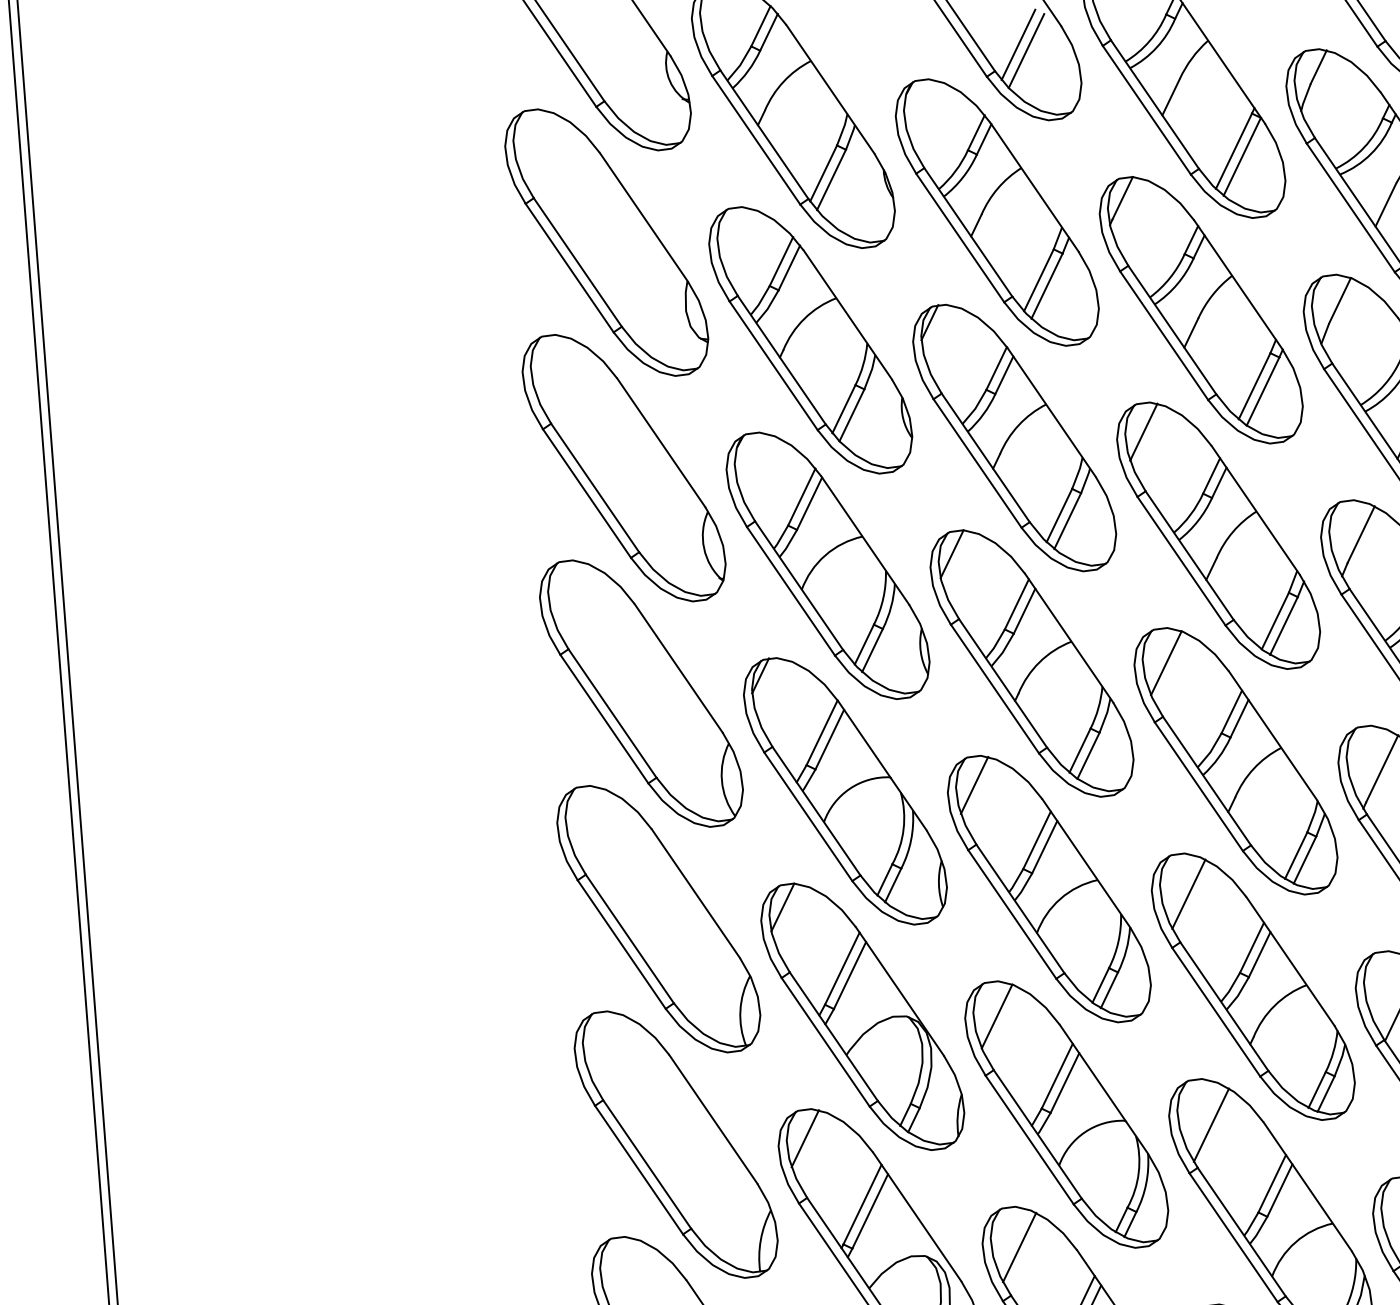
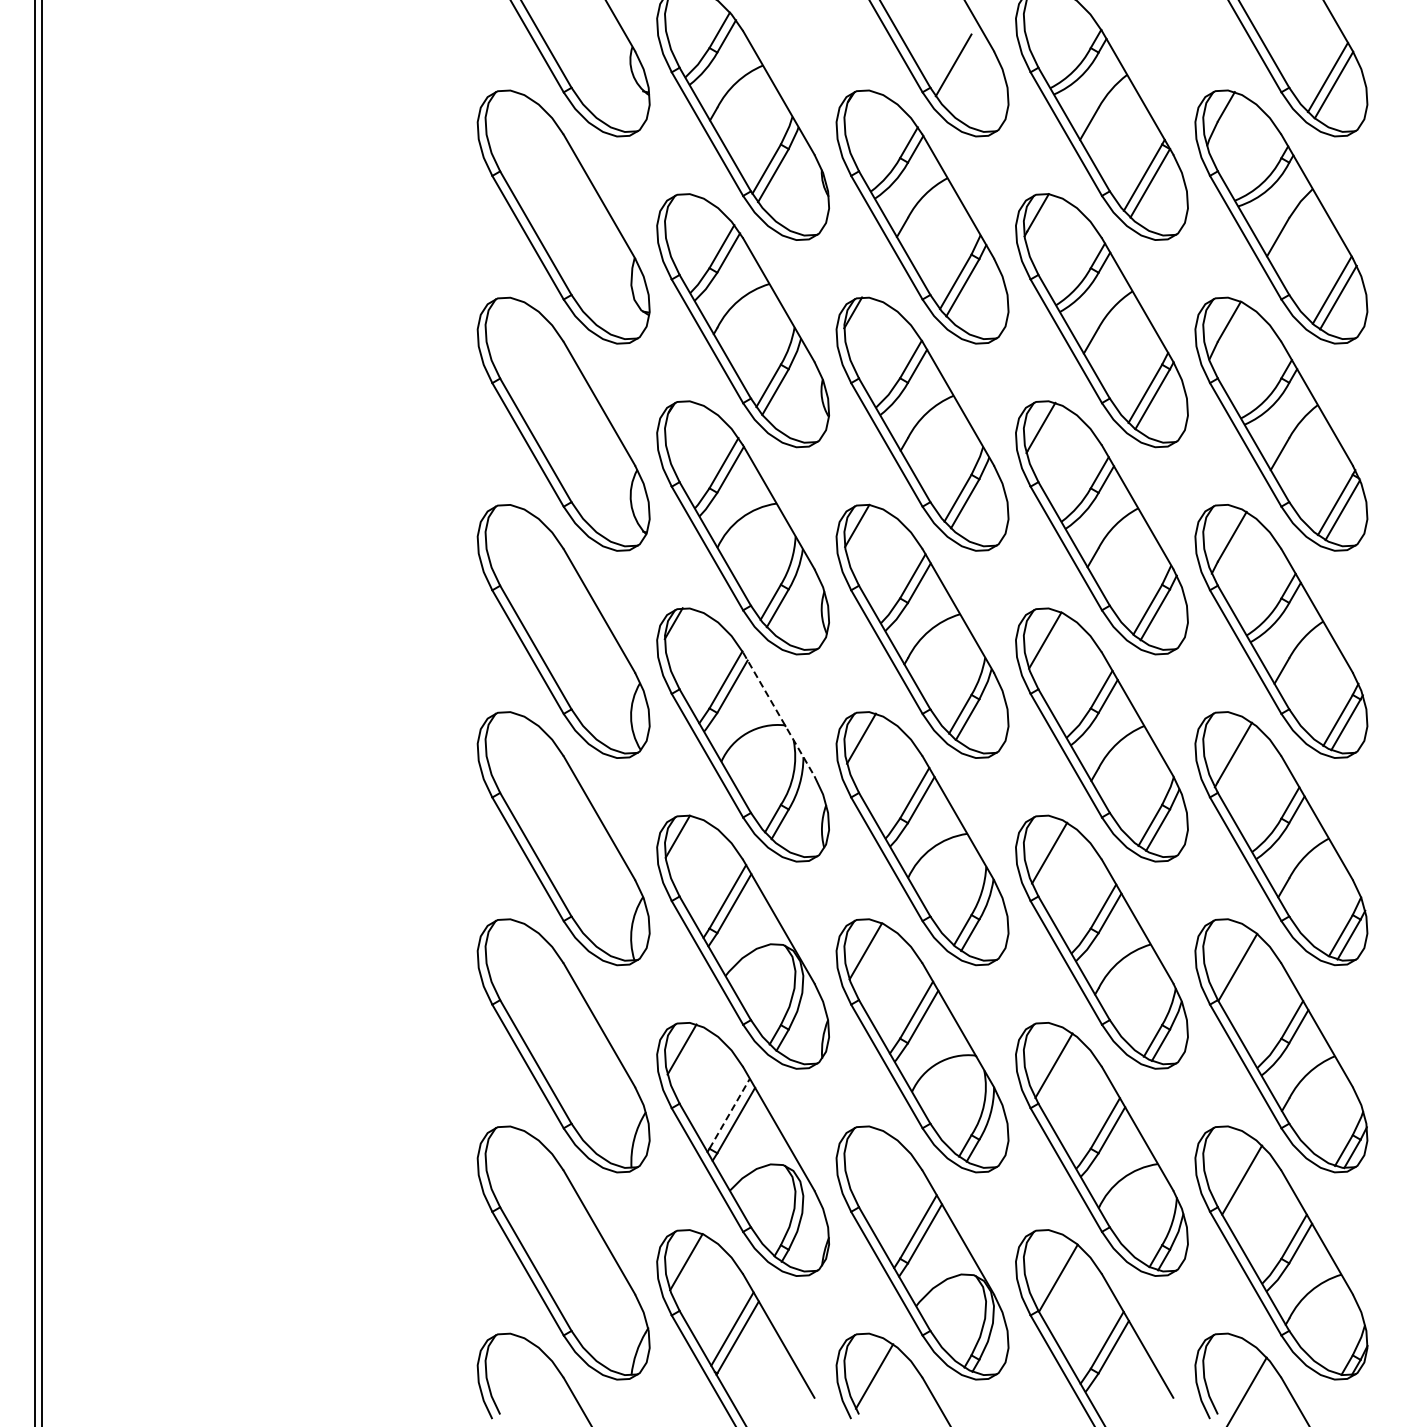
line: (1026, 50) -> (960, 71), removed
line: (883, 765) -> (779, 714), solid -> dashed
line: (862, 1204) -> (729, 1113), solid -> dashed
line: (1018, 1247) -> (869, 1163), removed

